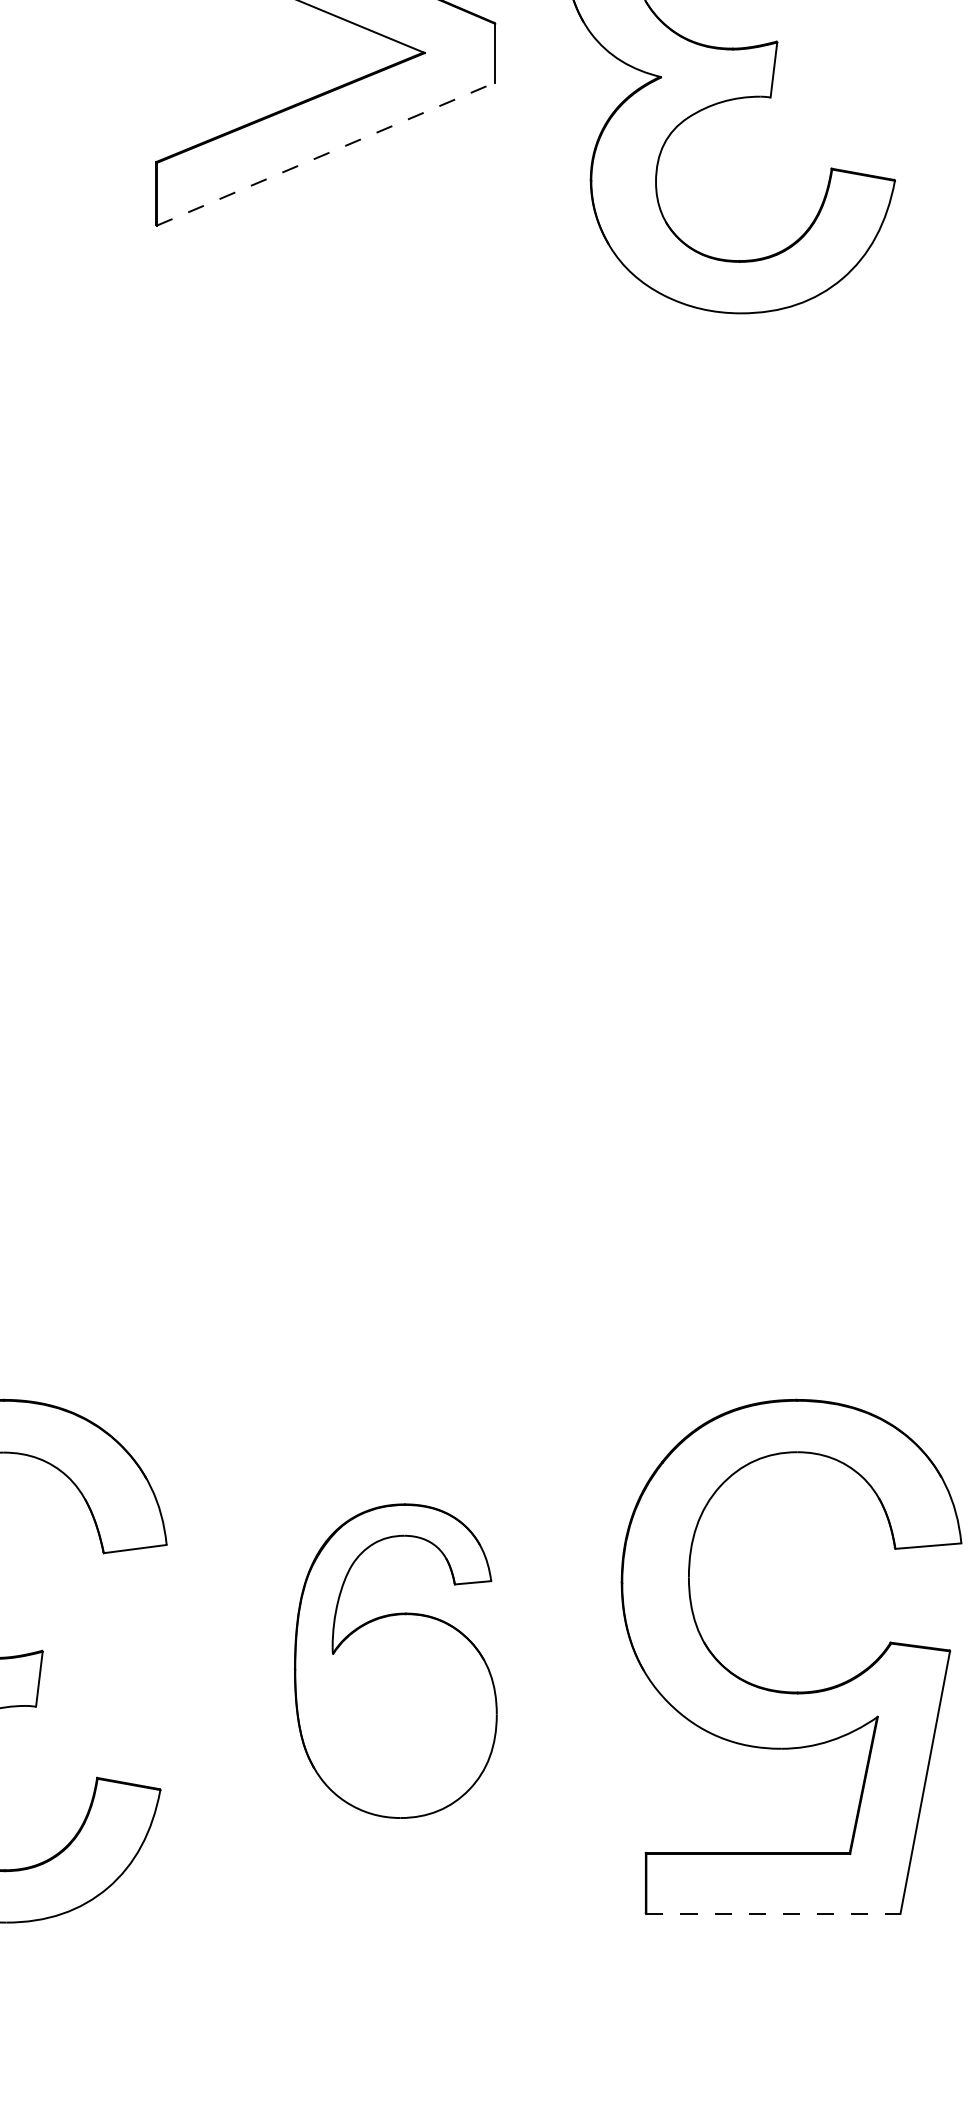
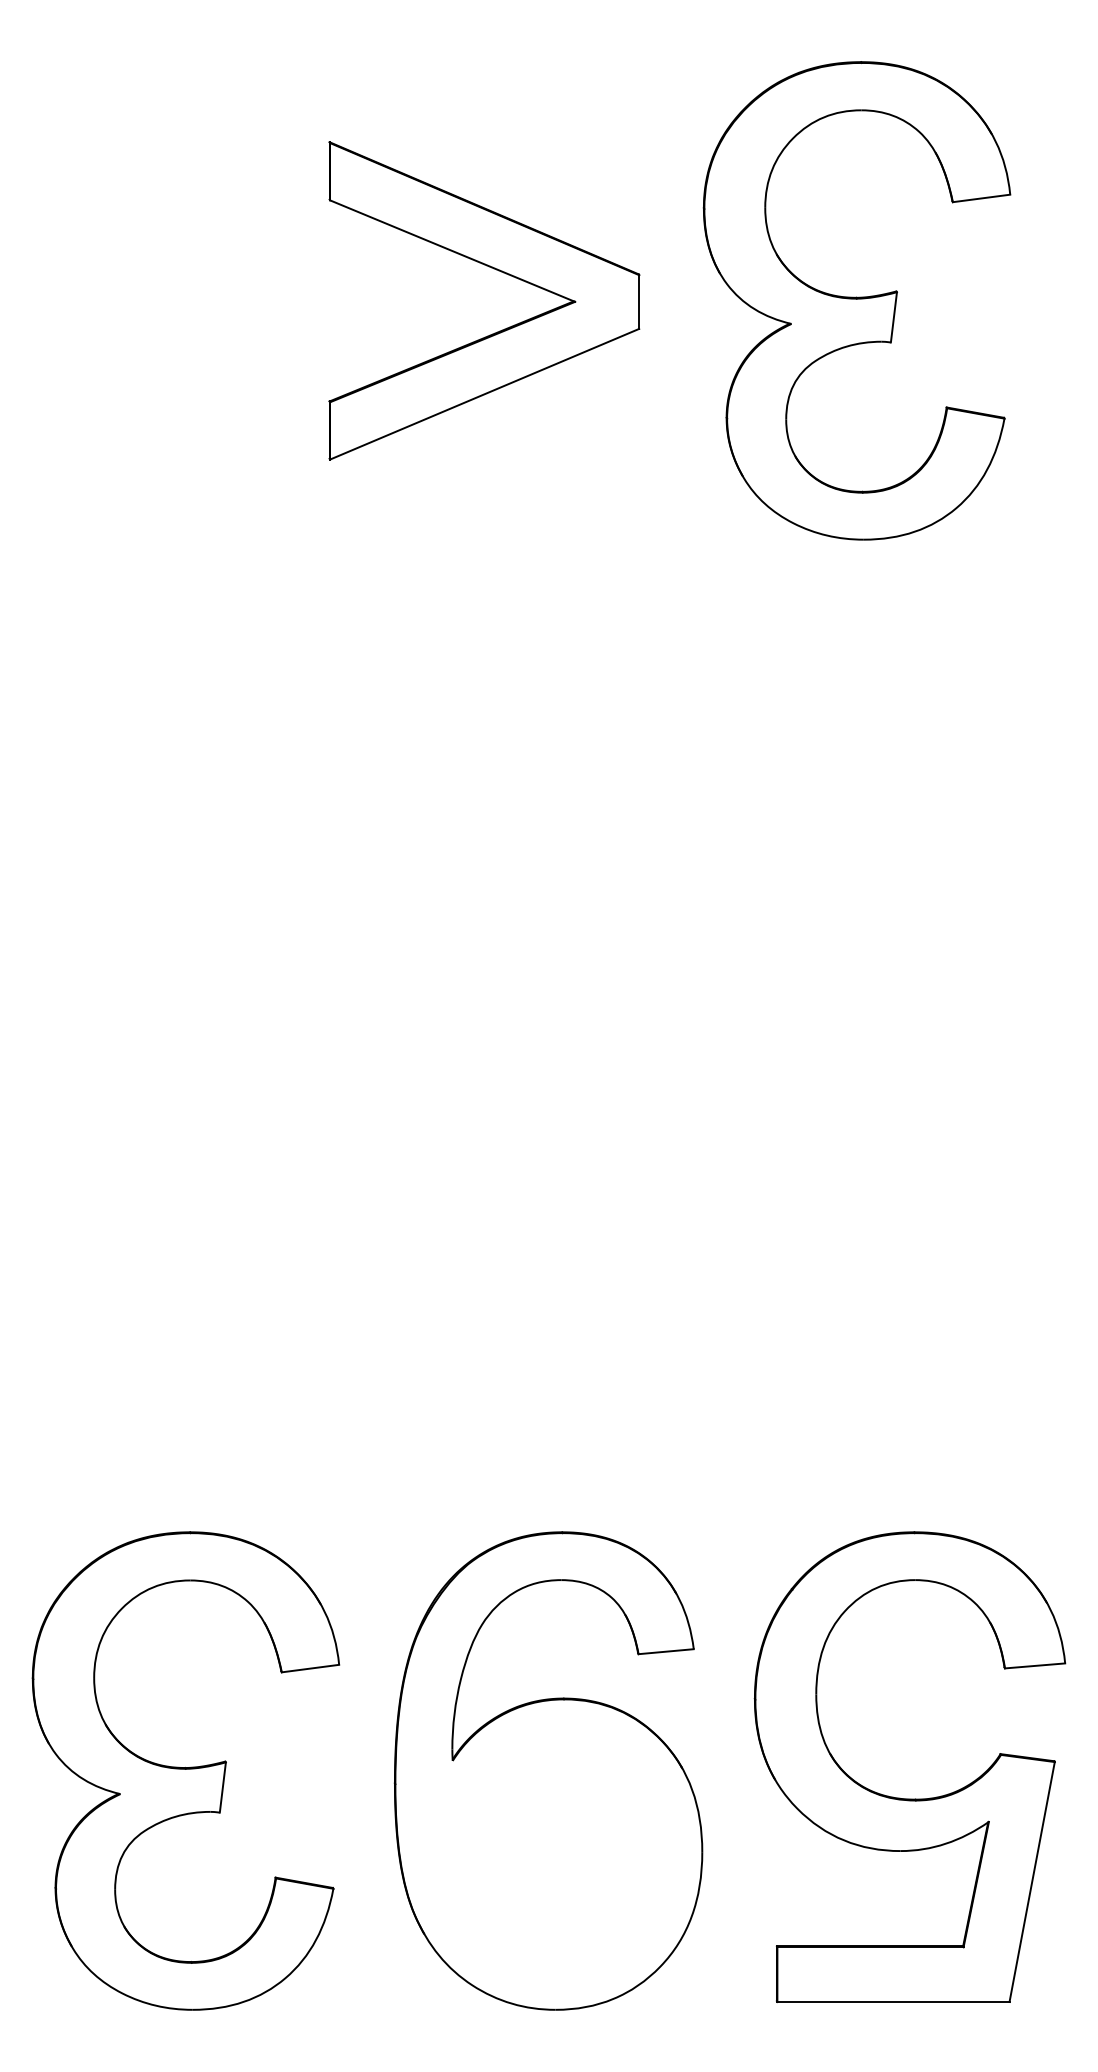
line: (325, 154) -> (484, 394), dashed -> solid
part: (395, 1660) -> (548, 1770), size x1.67
line: (773, 1914) -> (893, 2002), dashed -> solid

